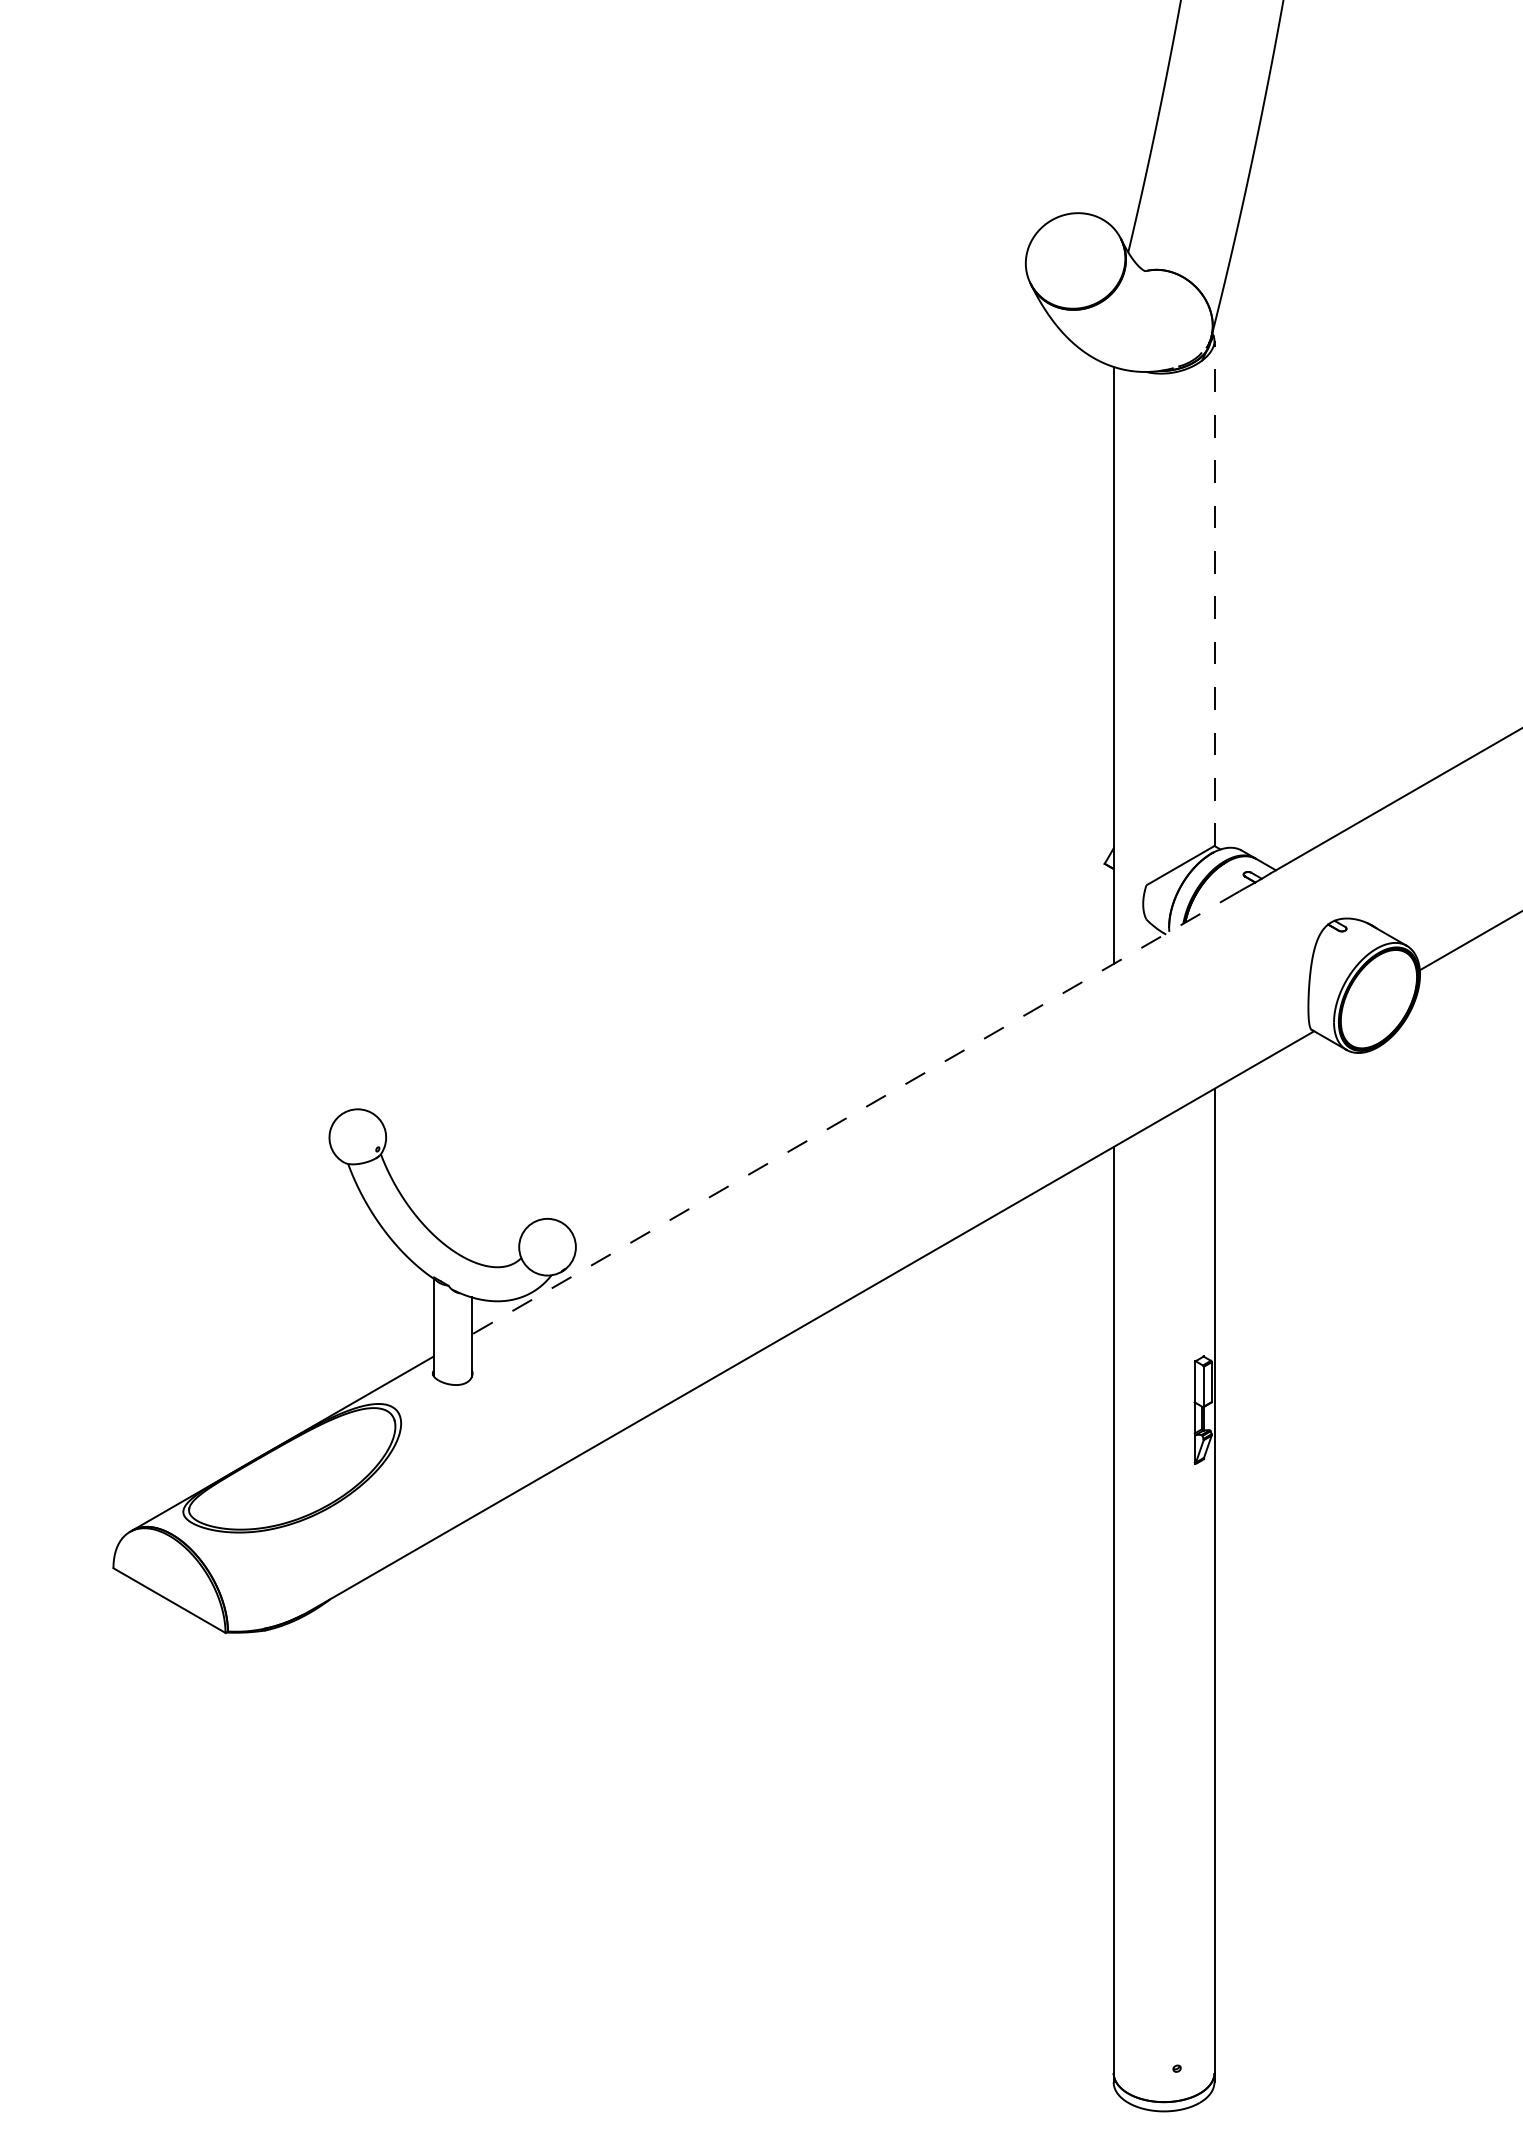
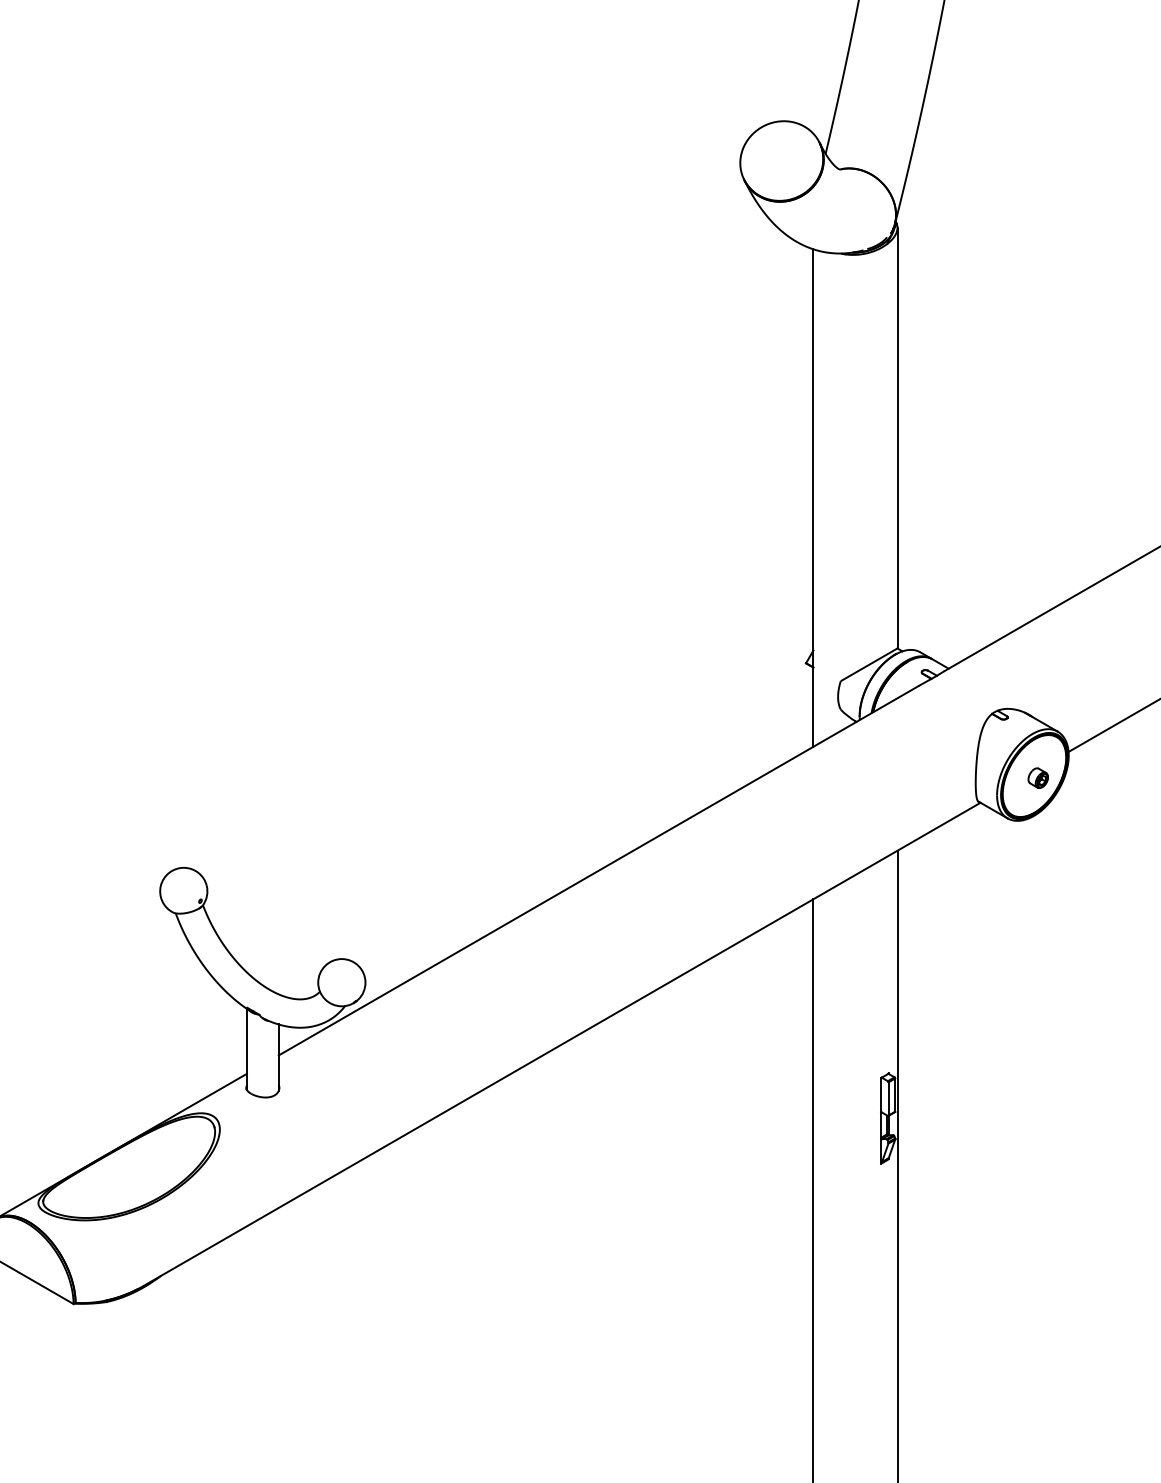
line: (1214, 593) -> (897, 438), dashed -> solid
part: (1383, 1001) -> (1038, 777), added
line: (855, 1113) -> (598, 871), dashed -> solid

